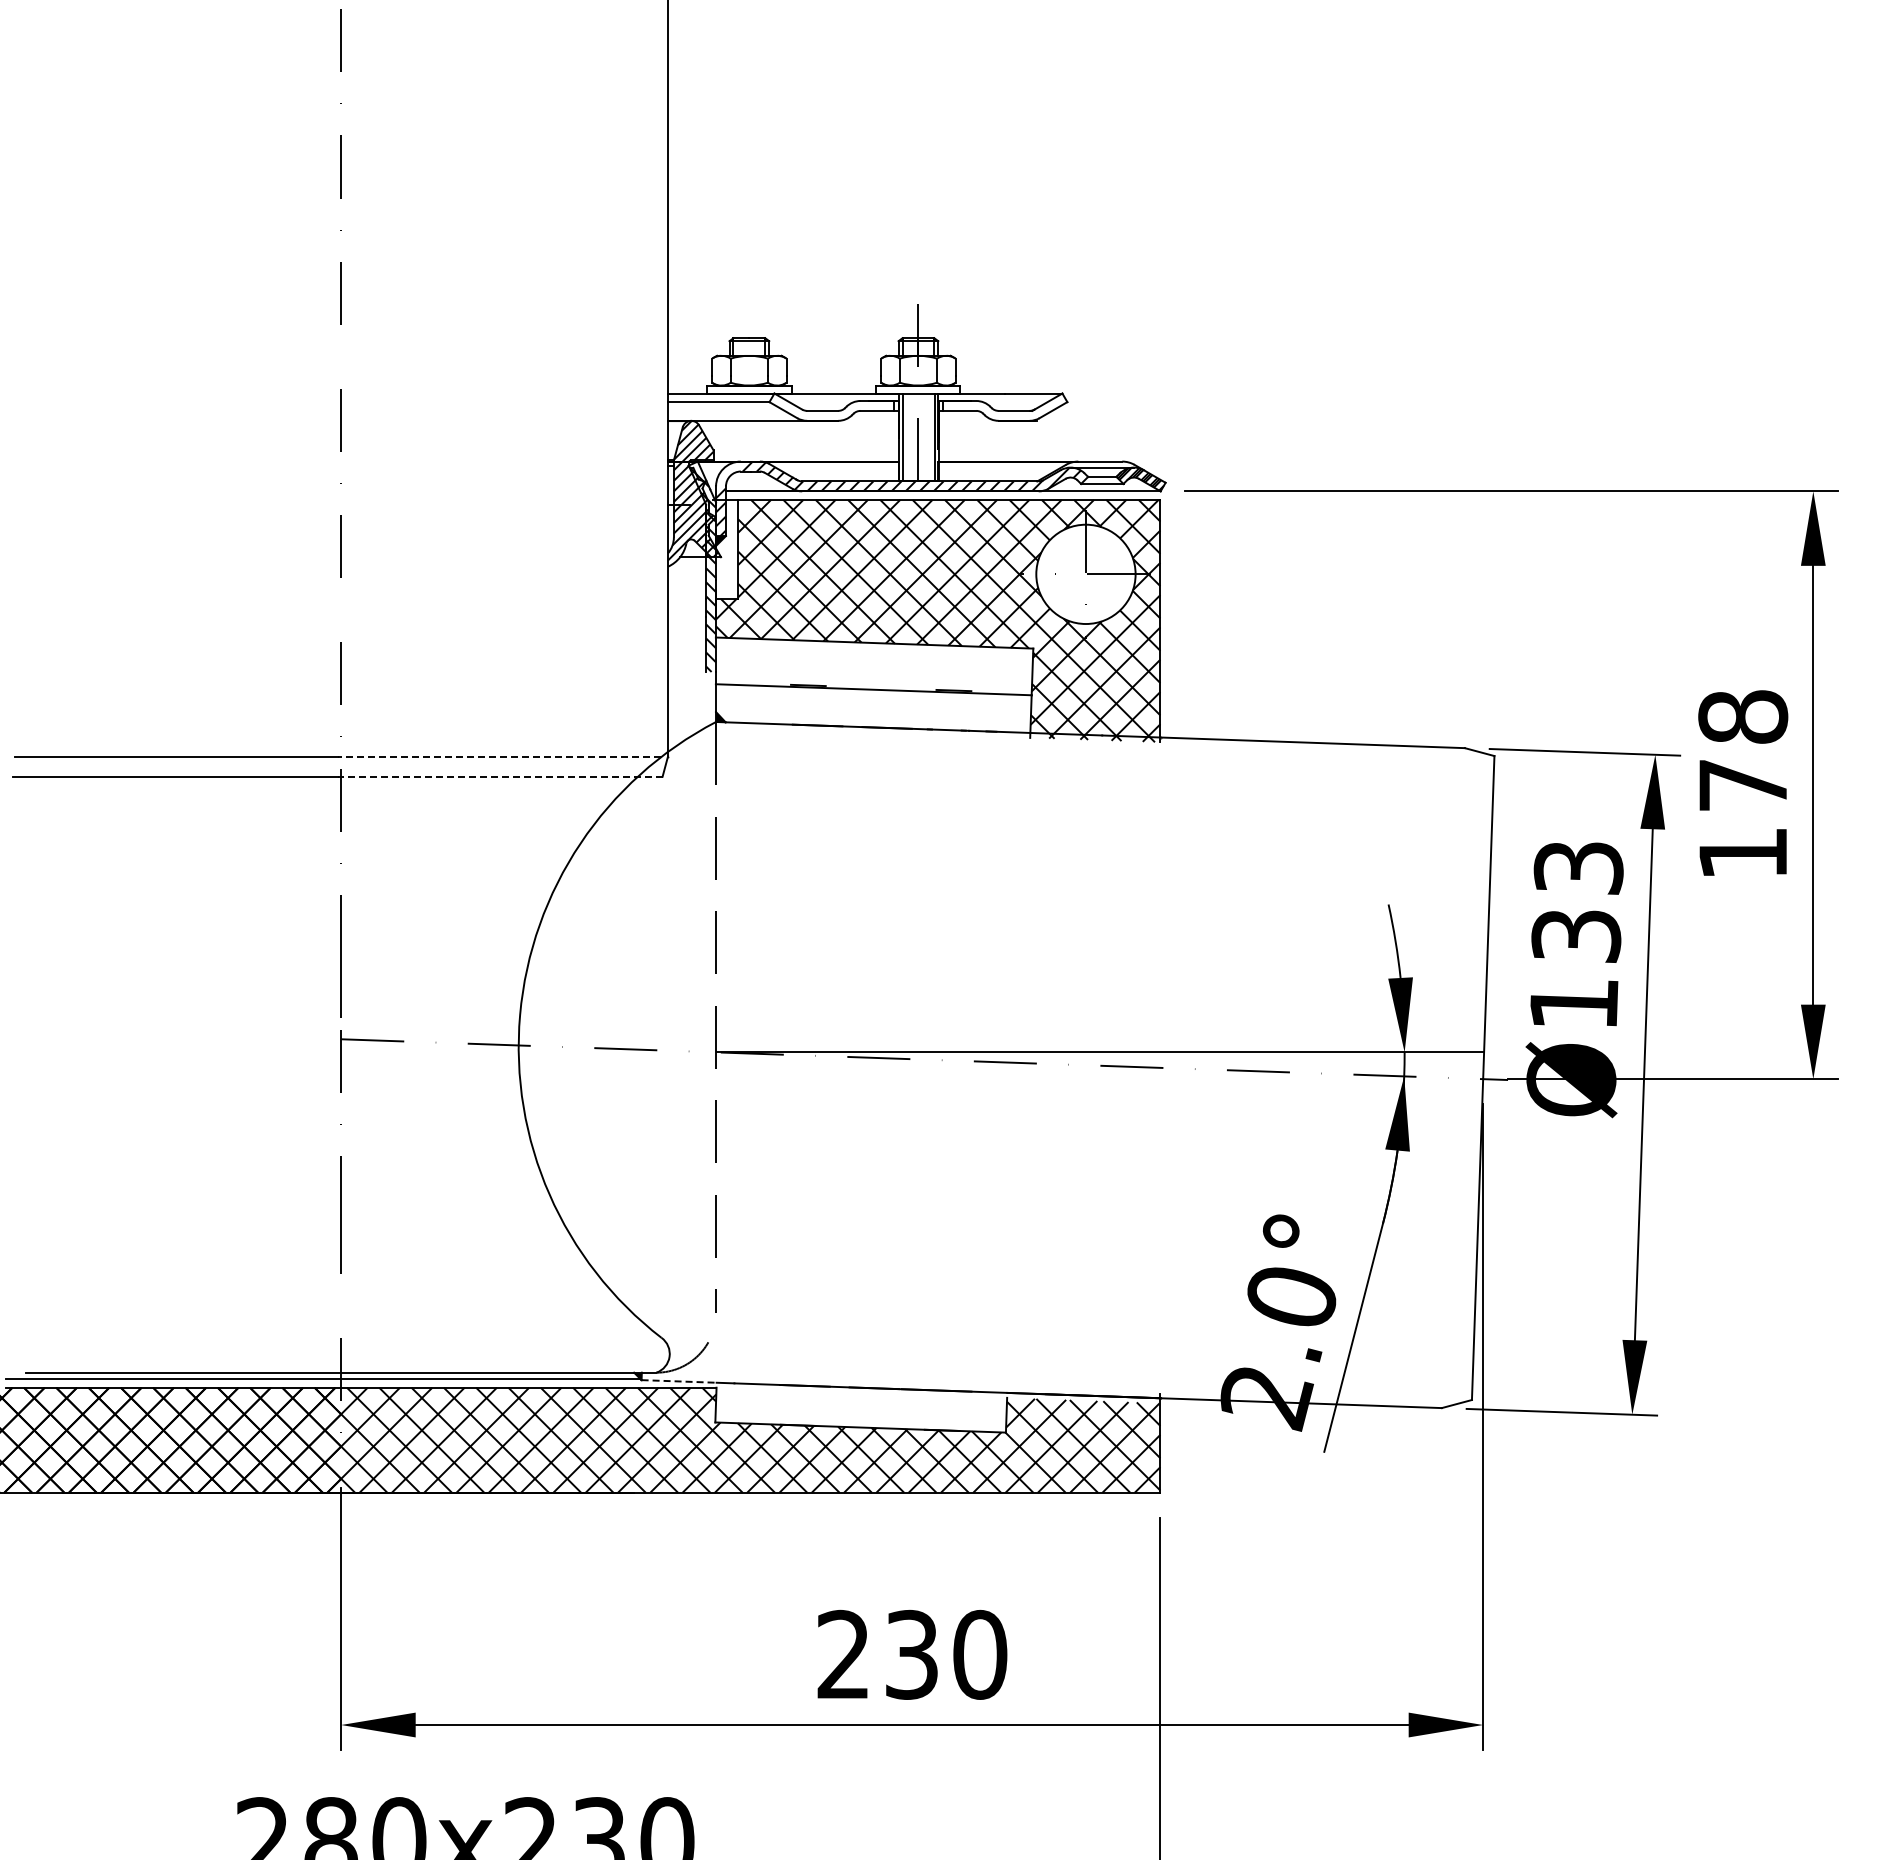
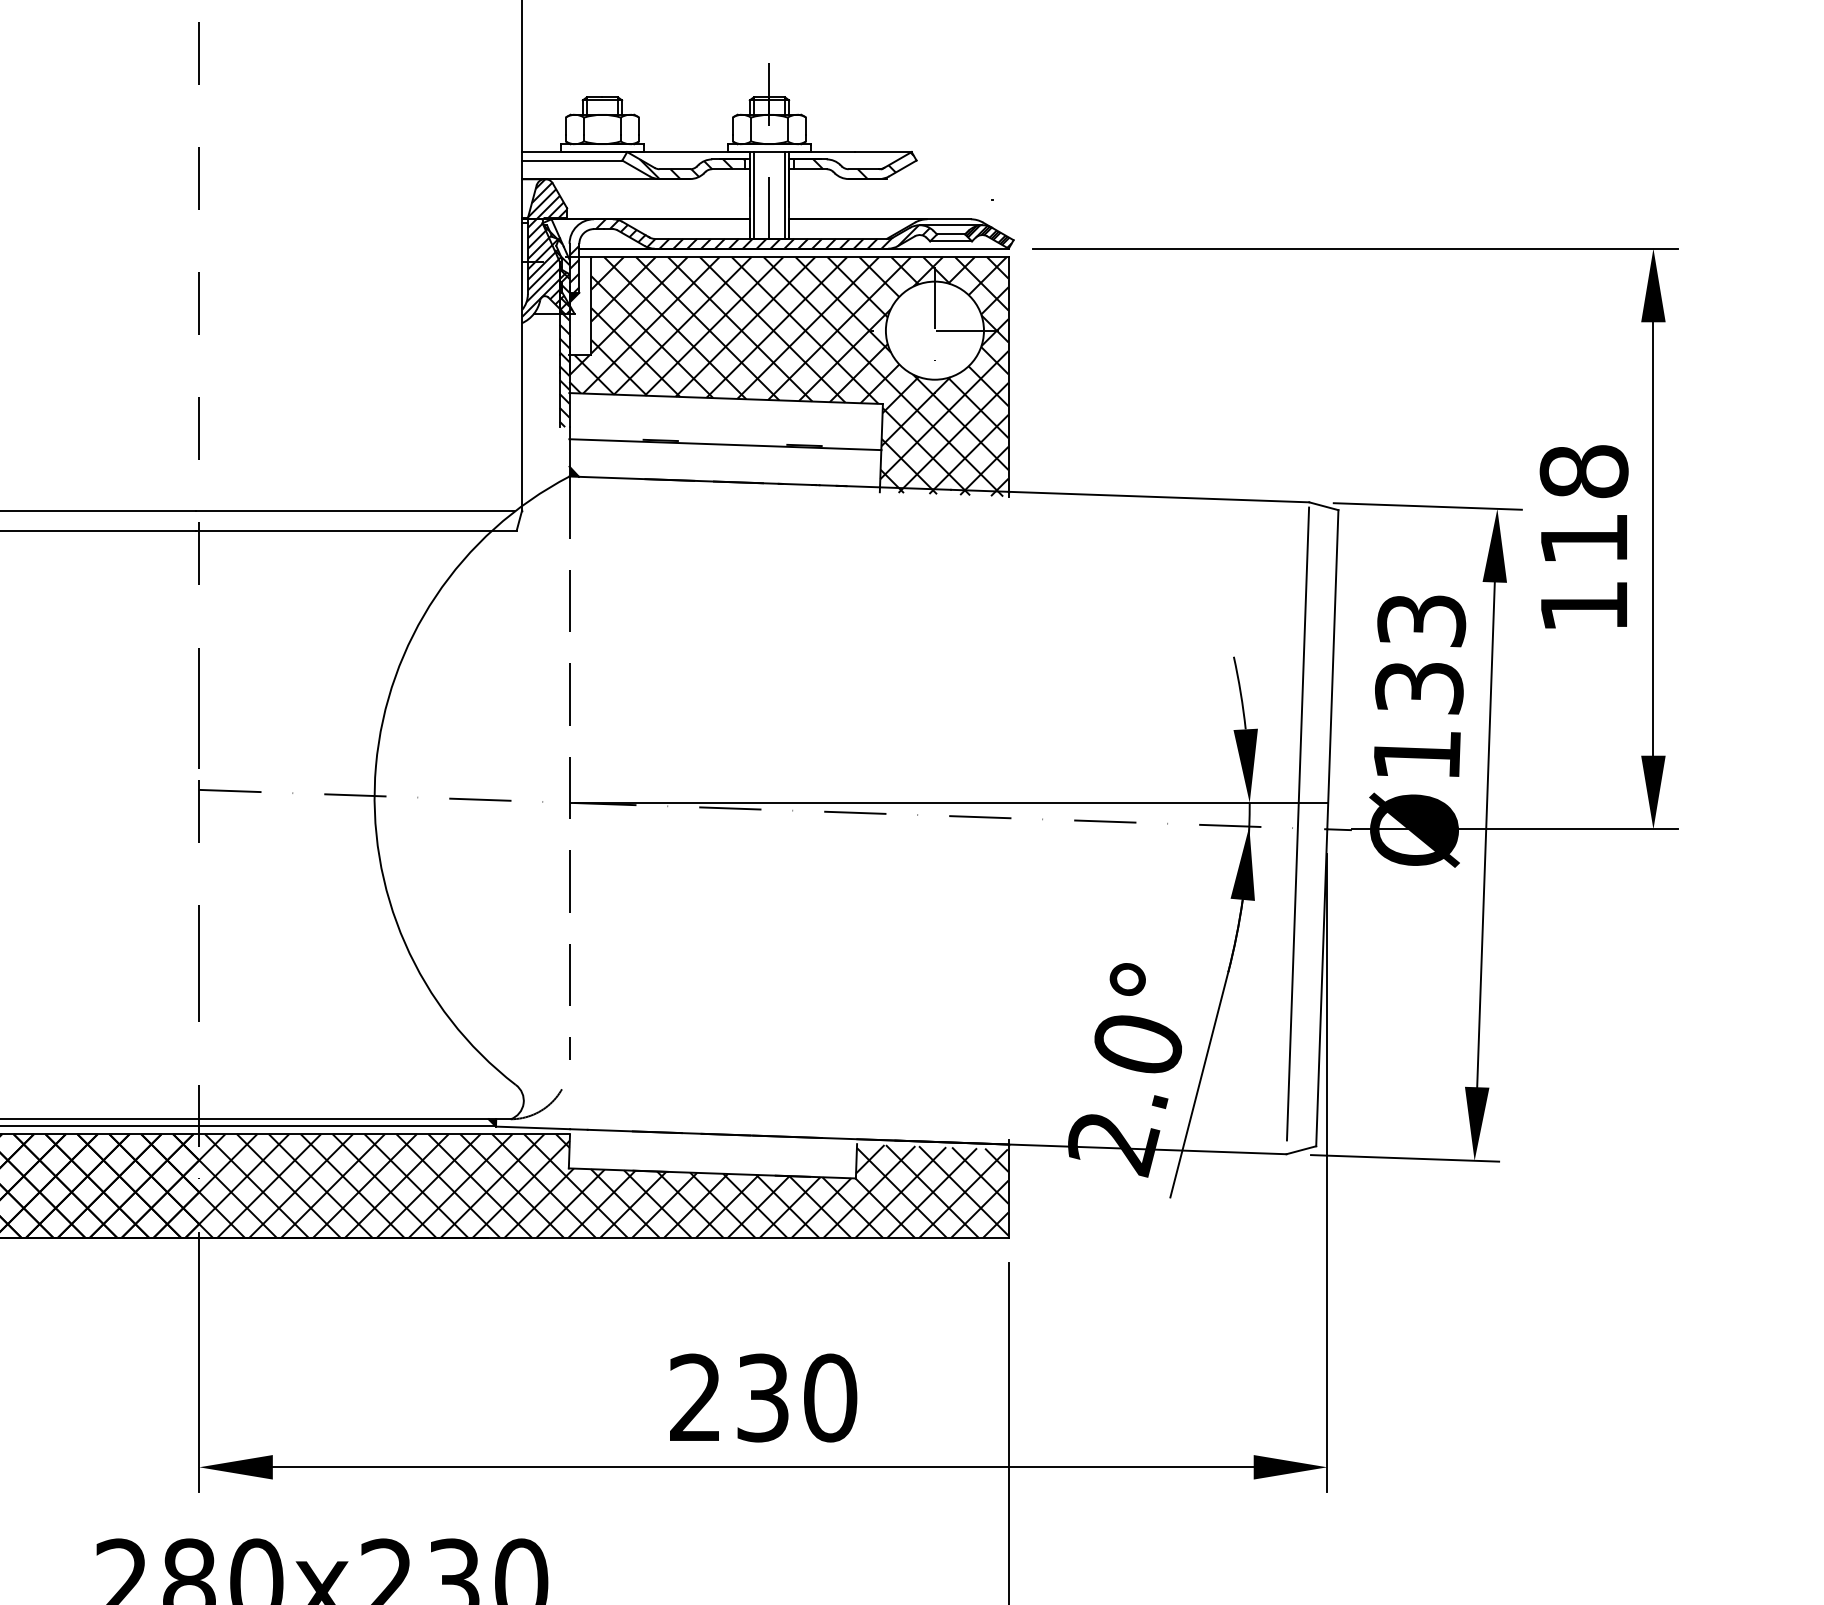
hatch: (1013, 407) -> (863, 165), added
hatch: (840, 410) -> (692, 168), added
line: (499, 756) -> (355, 510), dashed -> solid
line: (499, 776) -> (355, 530), dashed -> solid
text: (1742, 785) -> (1583, 539), 178 -> 118
line: (1453, 1073) -> (1297, 823), added
line: (679, 1381) -> (533, 1127), dashed -> solid

